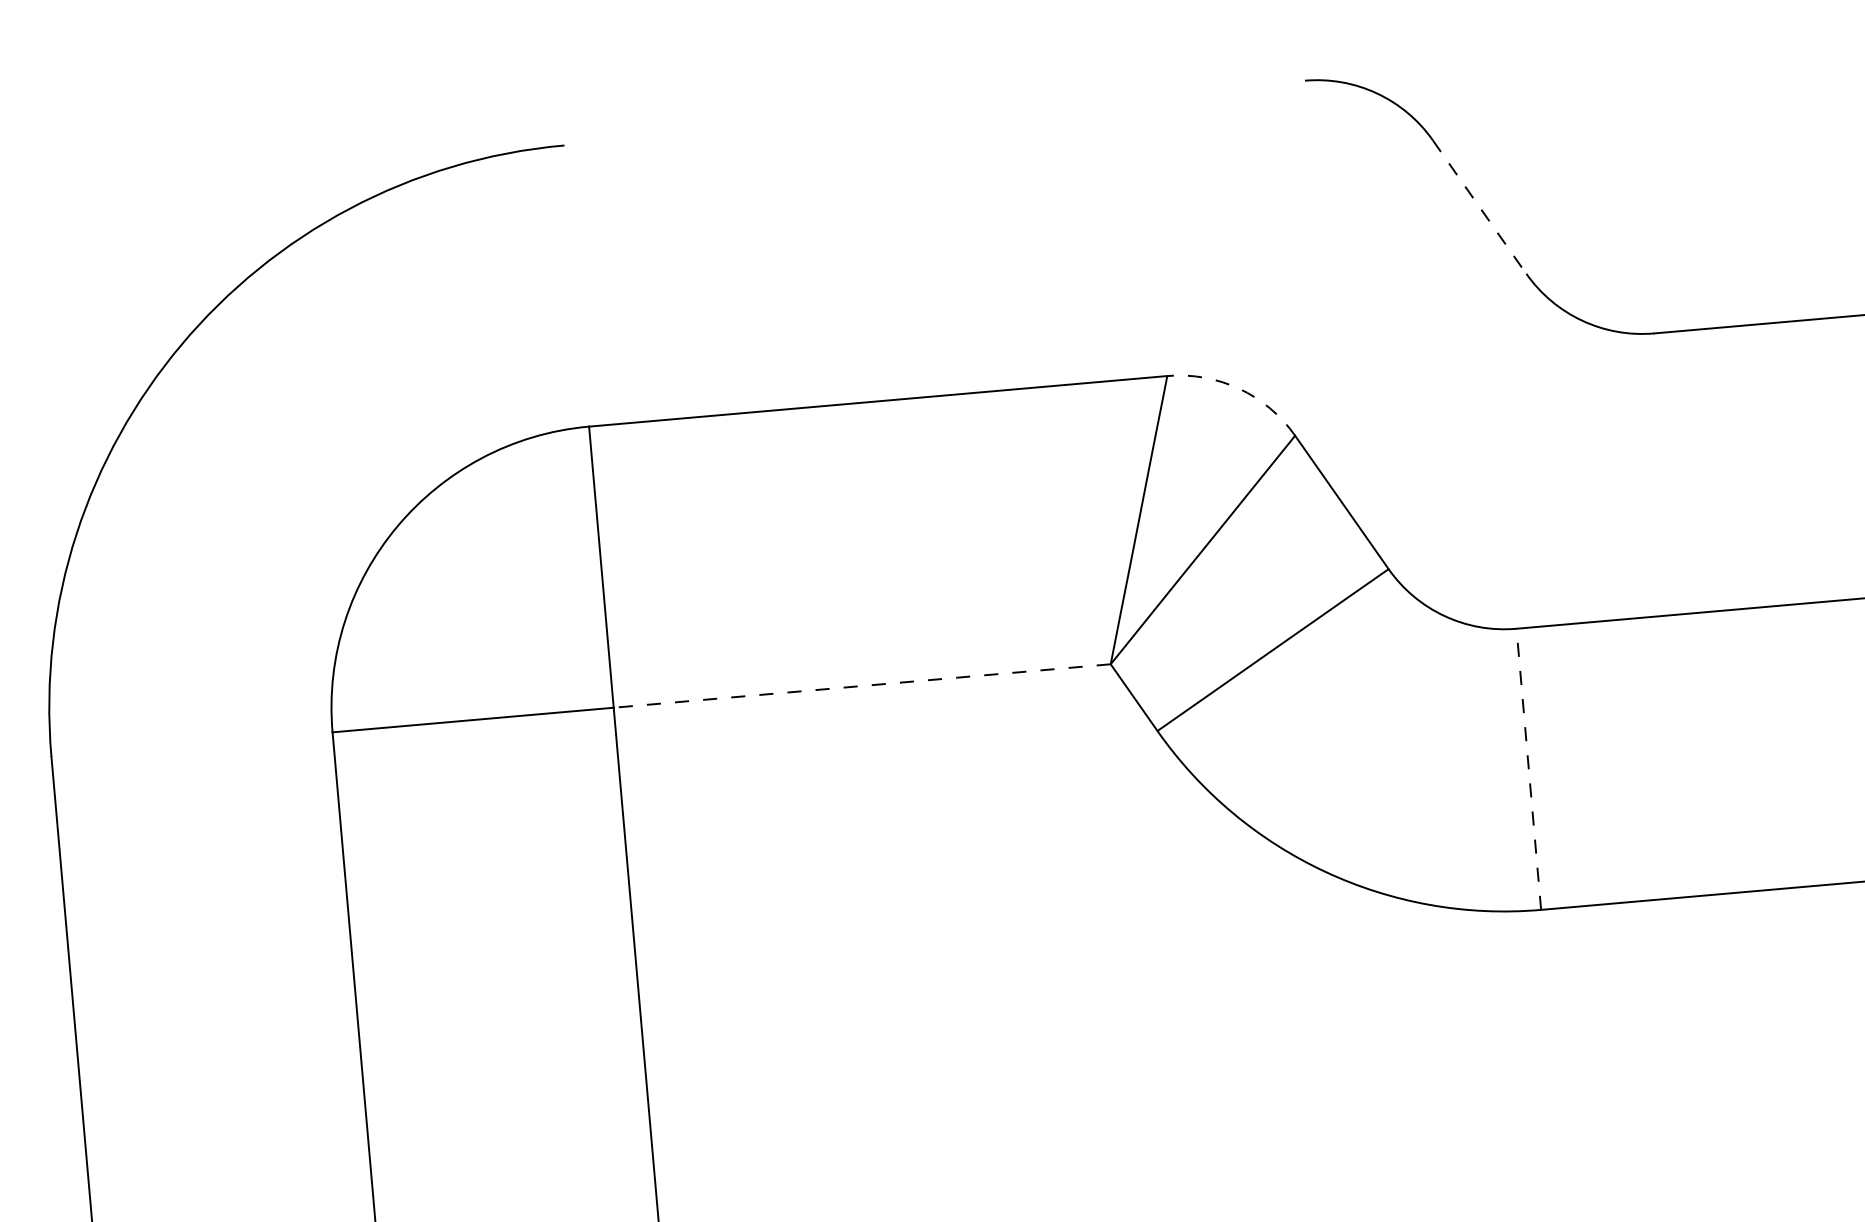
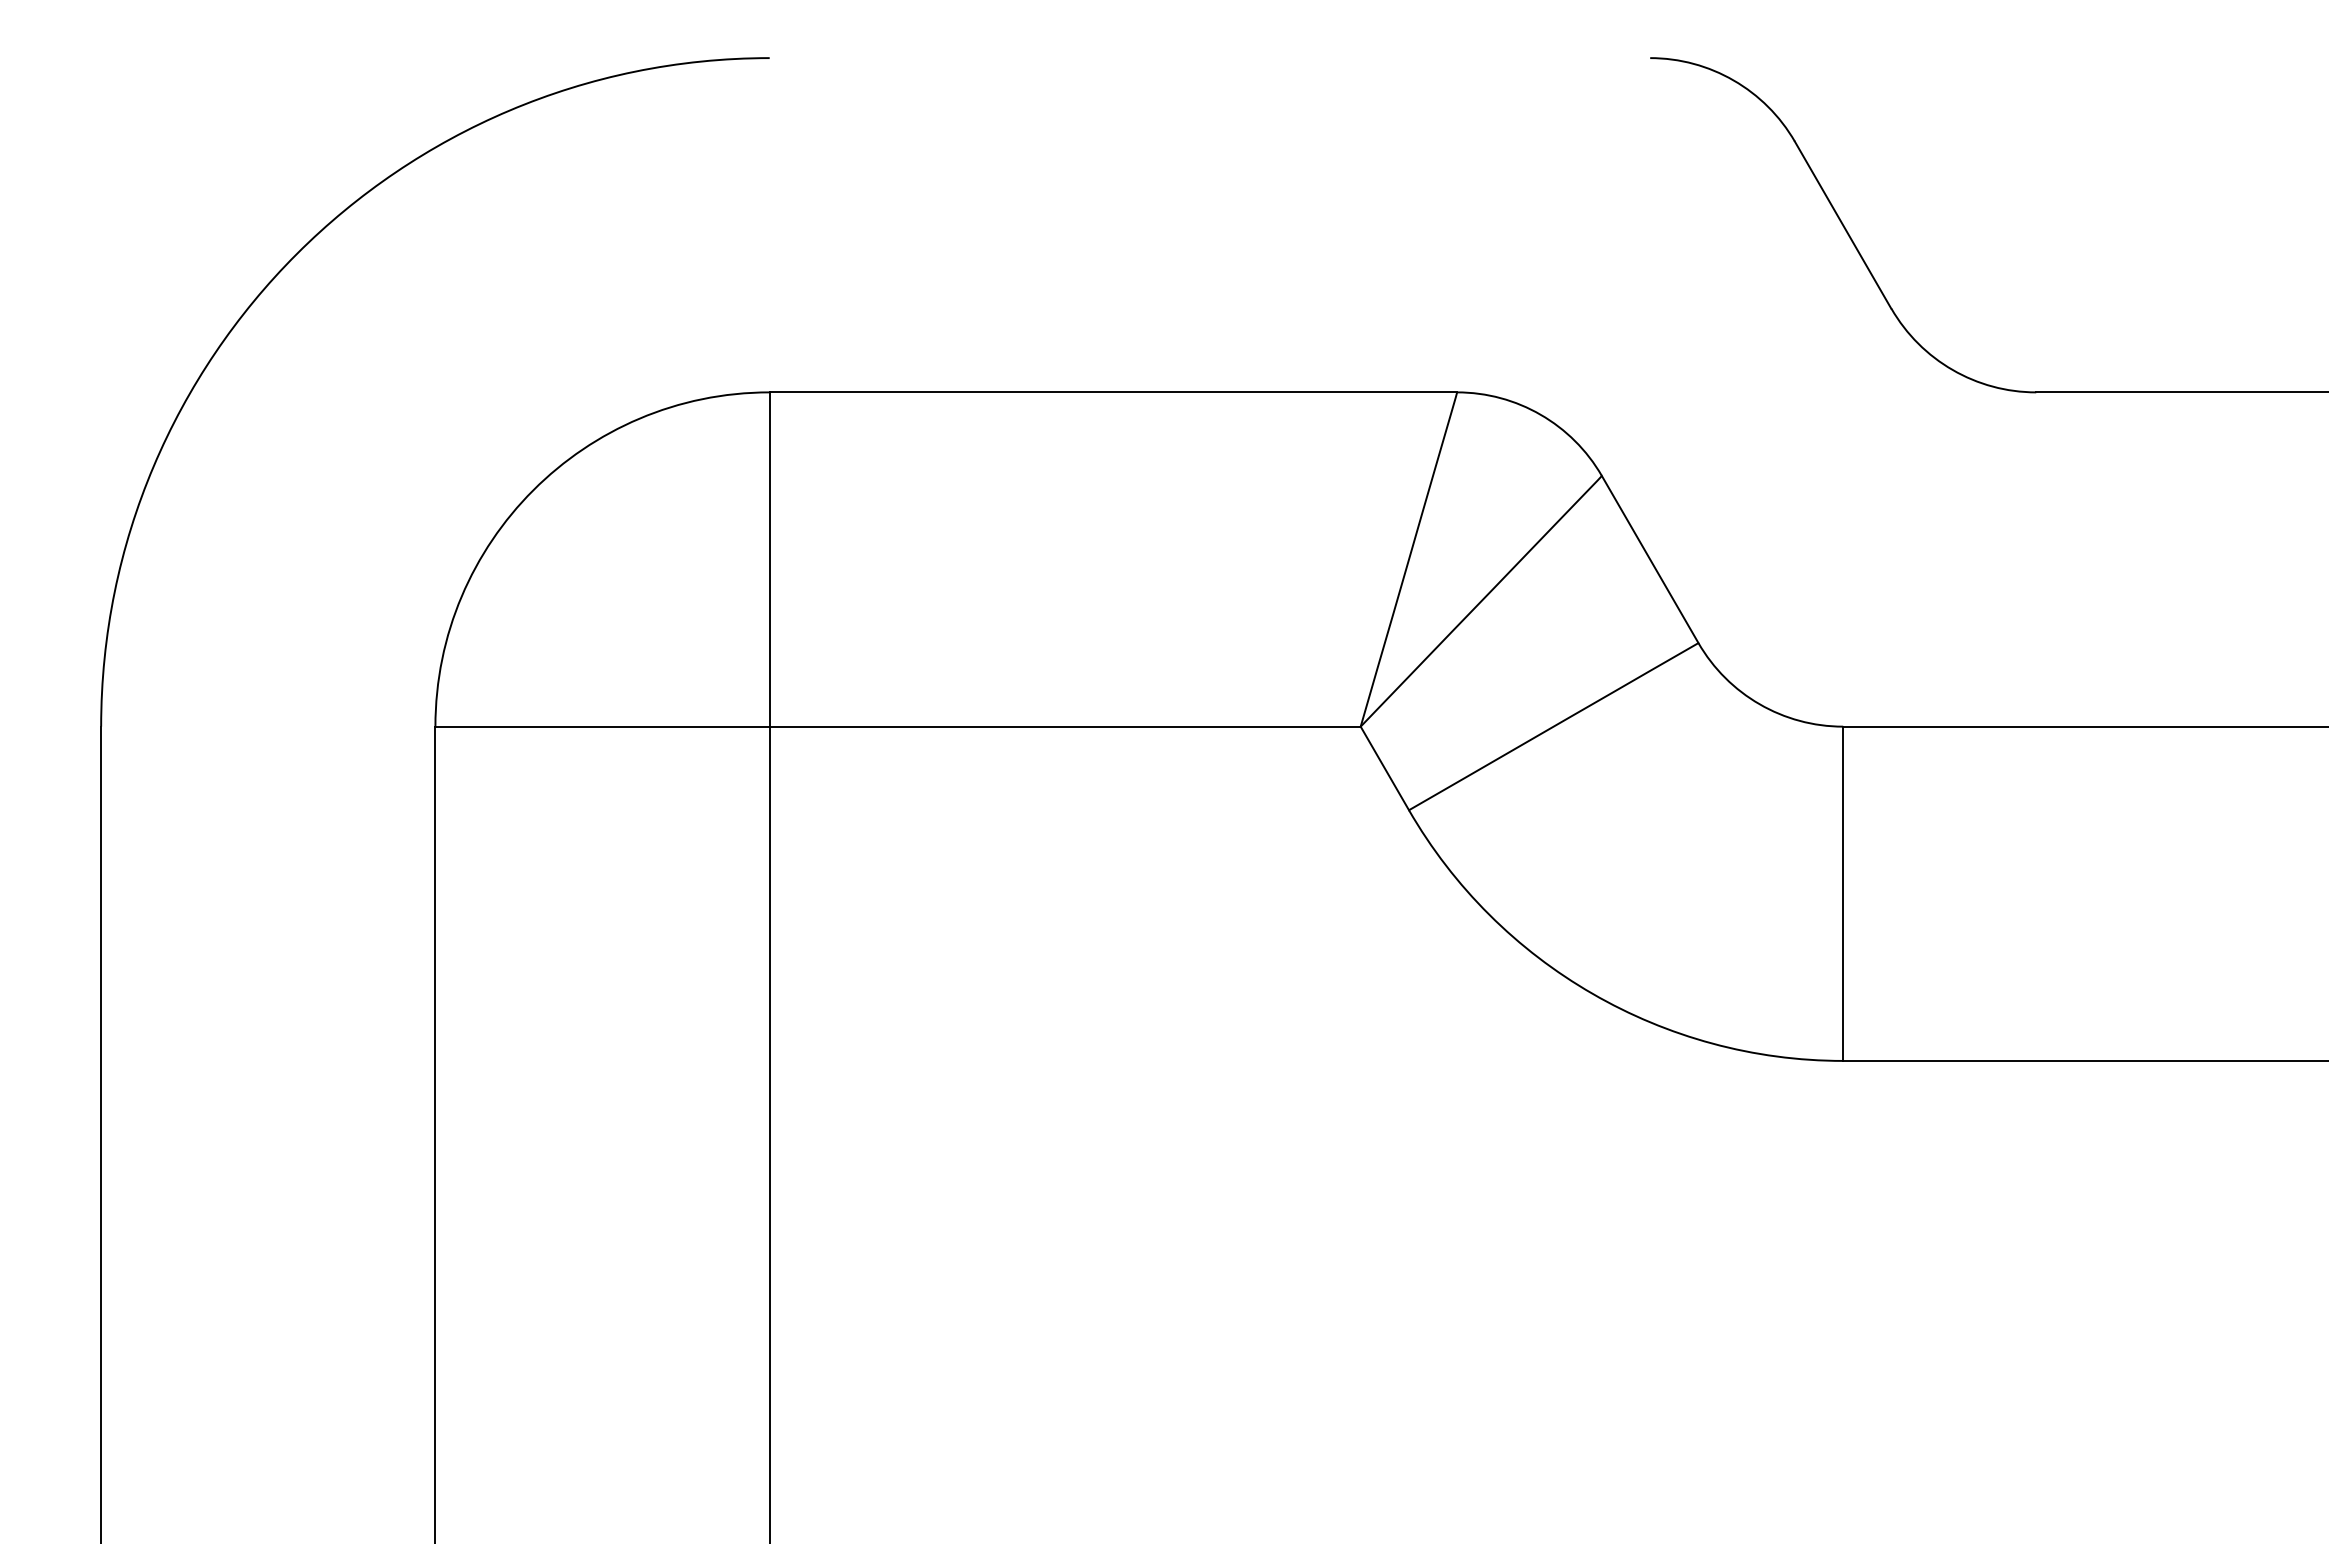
line: (1479, 207) -> (1843, 225), dashed -> solid
arc: (1238, 388) -> (1540, 414), dashed -> solid
line: (861, 685) -> (1064, 726), dashed -> solid
line: (1529, 769) -> (1843, 893), dashed -> solid

